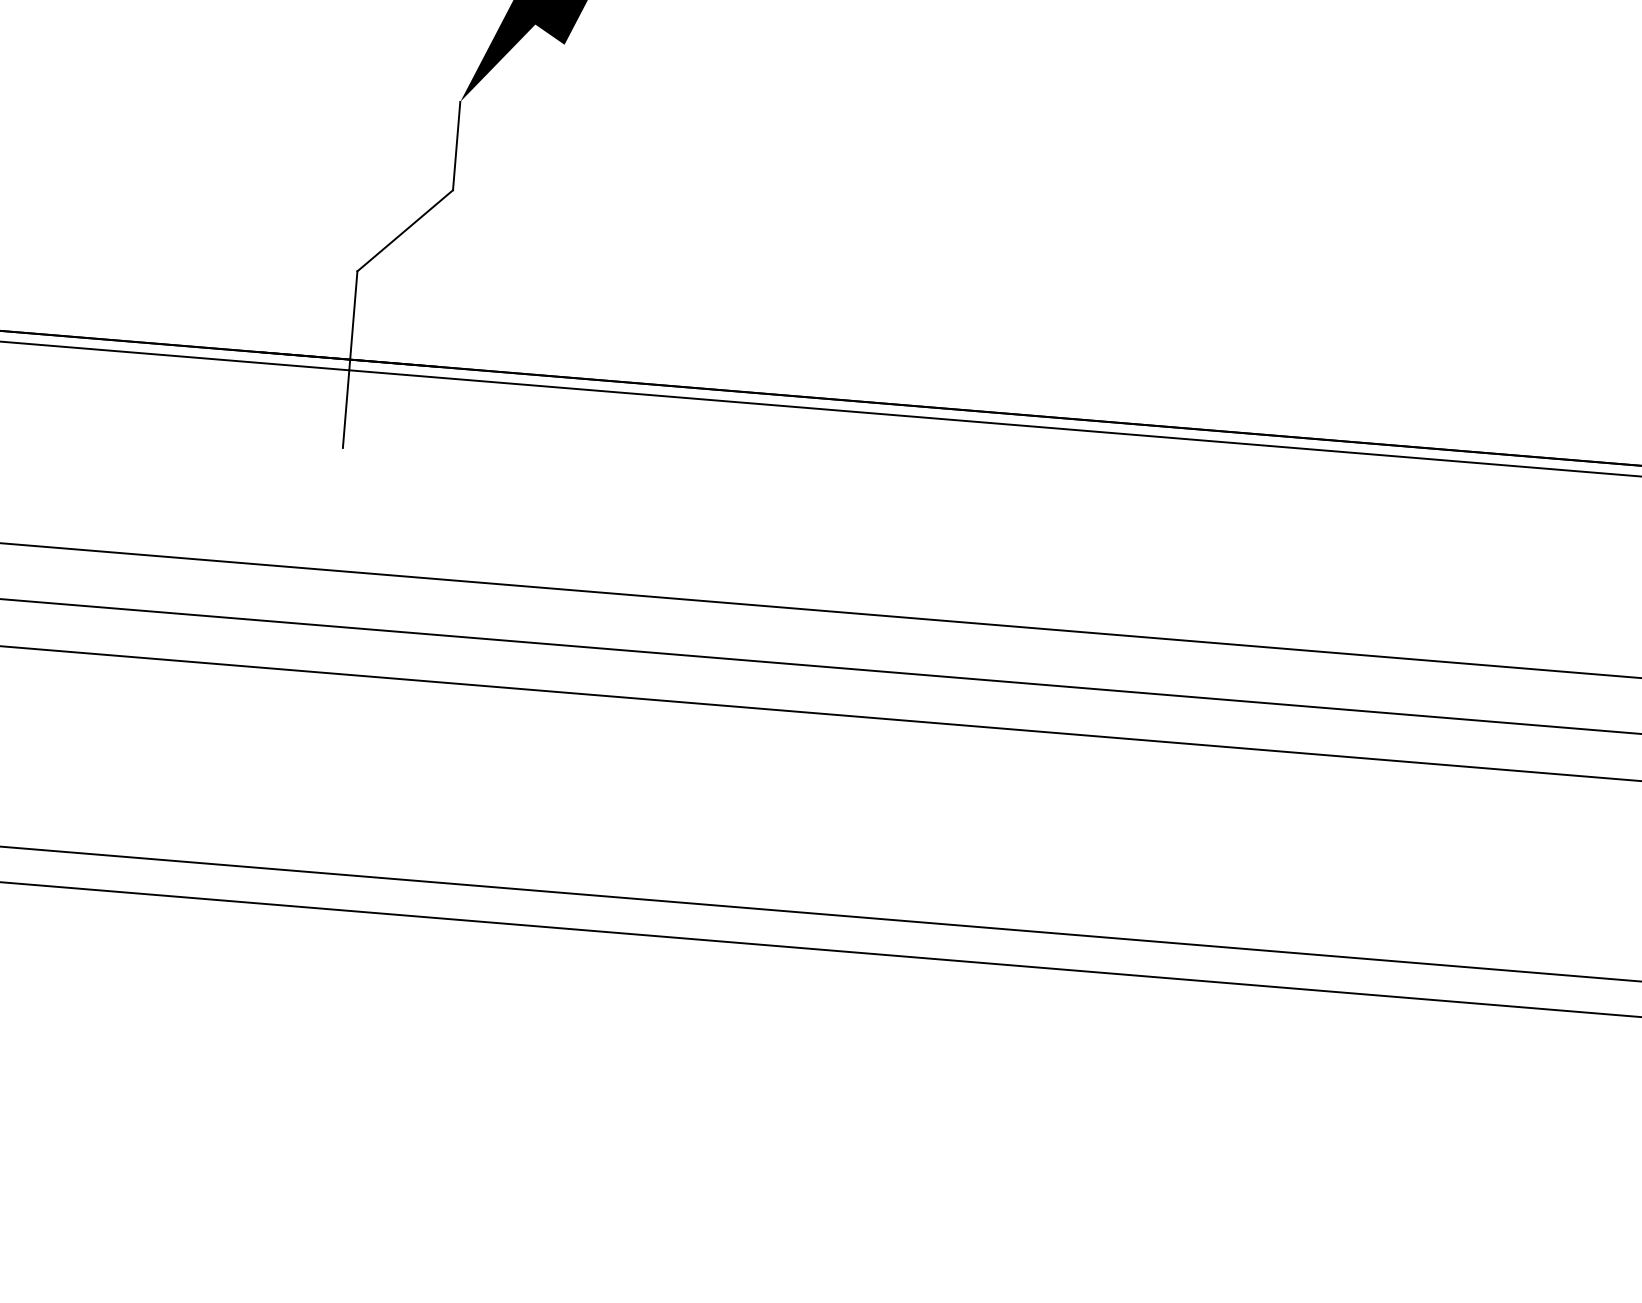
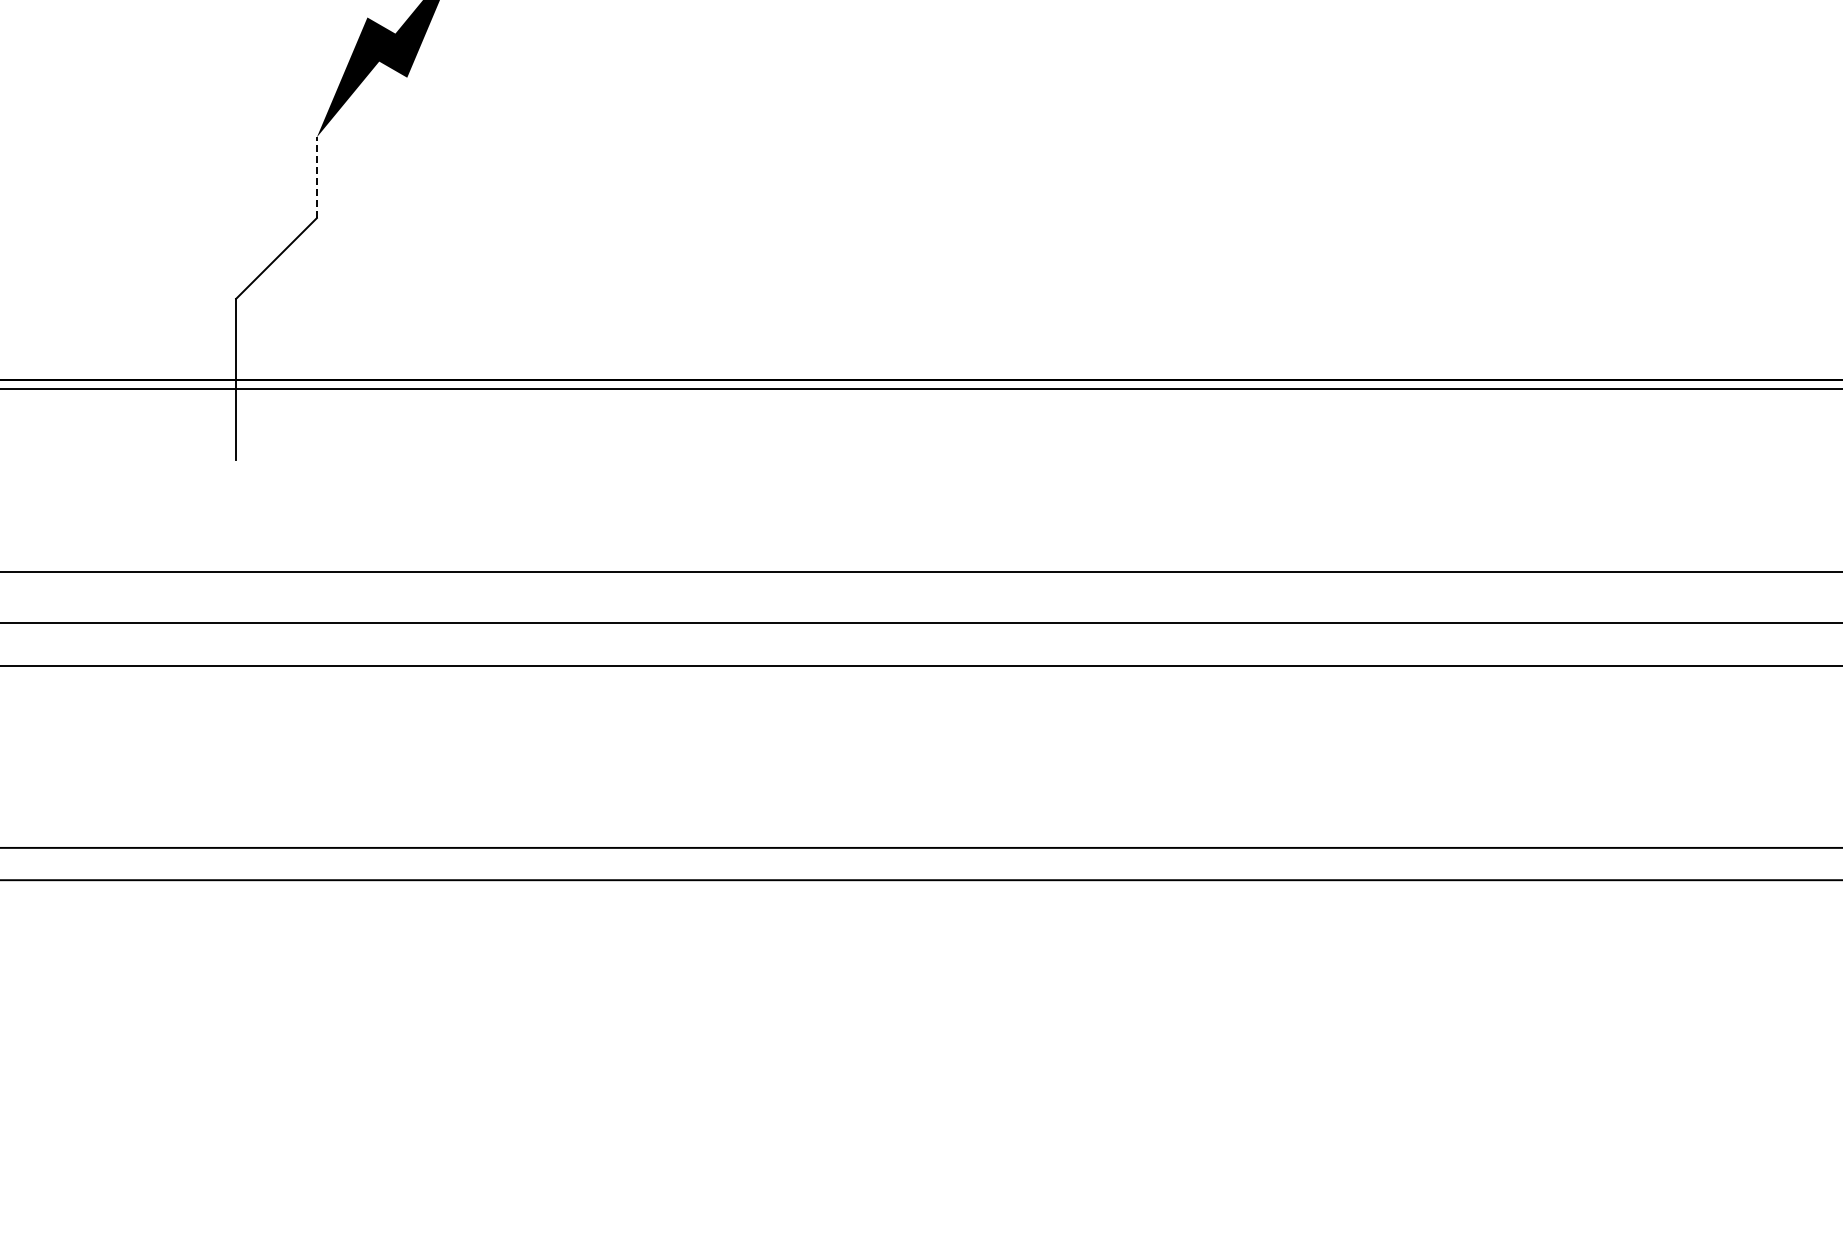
line: (456, 145) -> (316, 177), solid -> dashed

